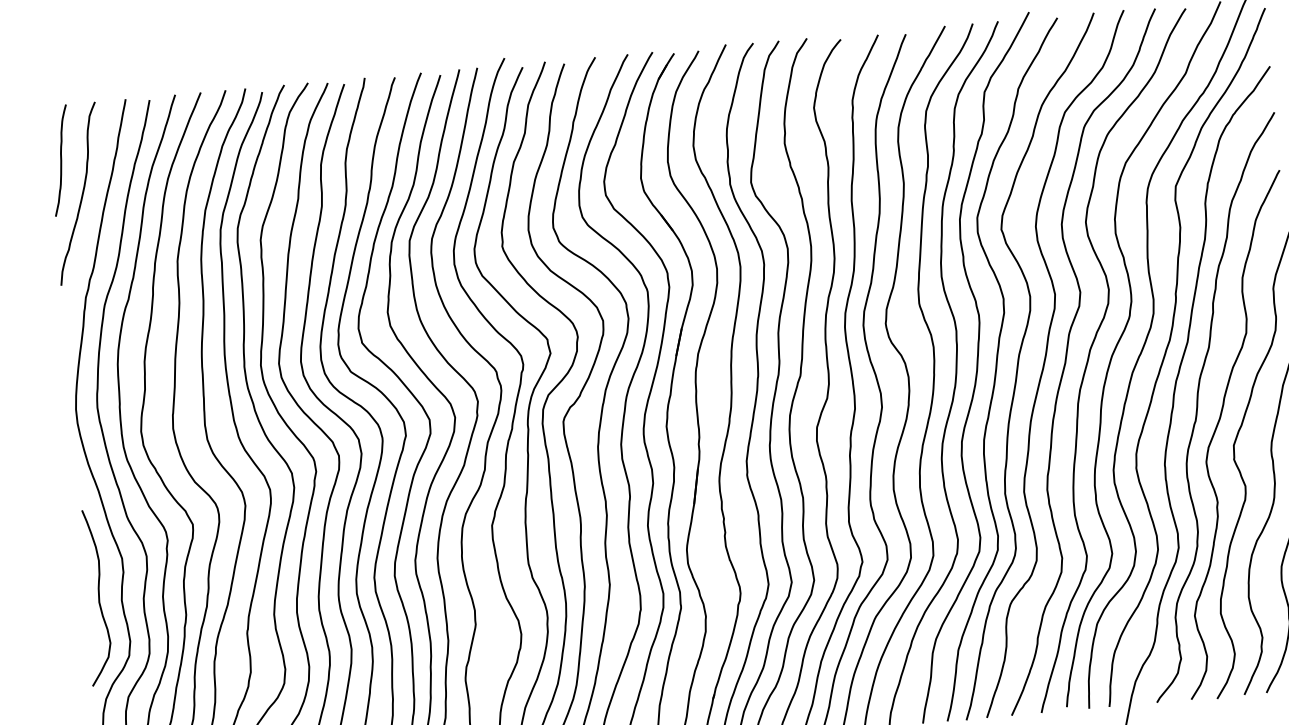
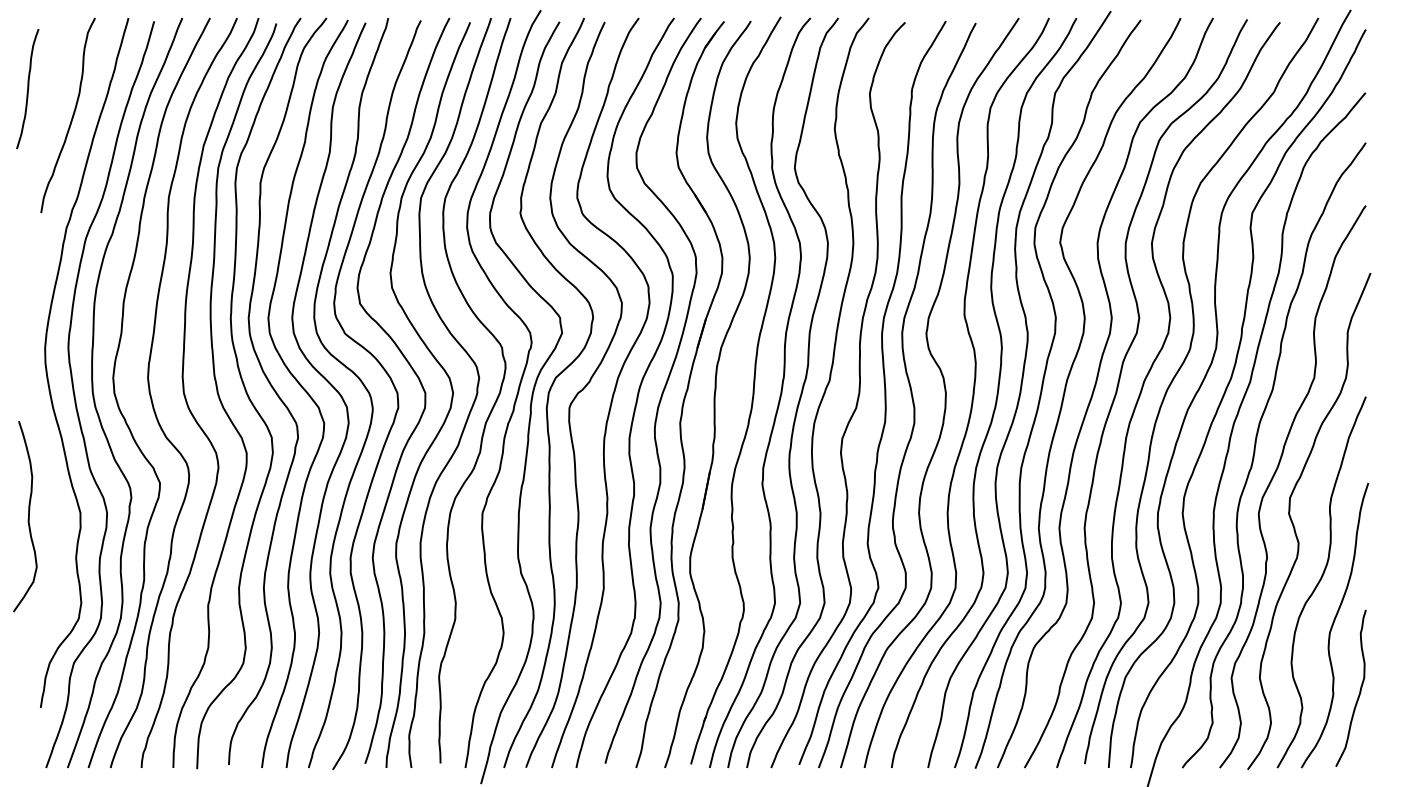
curve: (60, 161) -> (27, 89), moved
curve: (97, 599) -> (27, 518), moved

